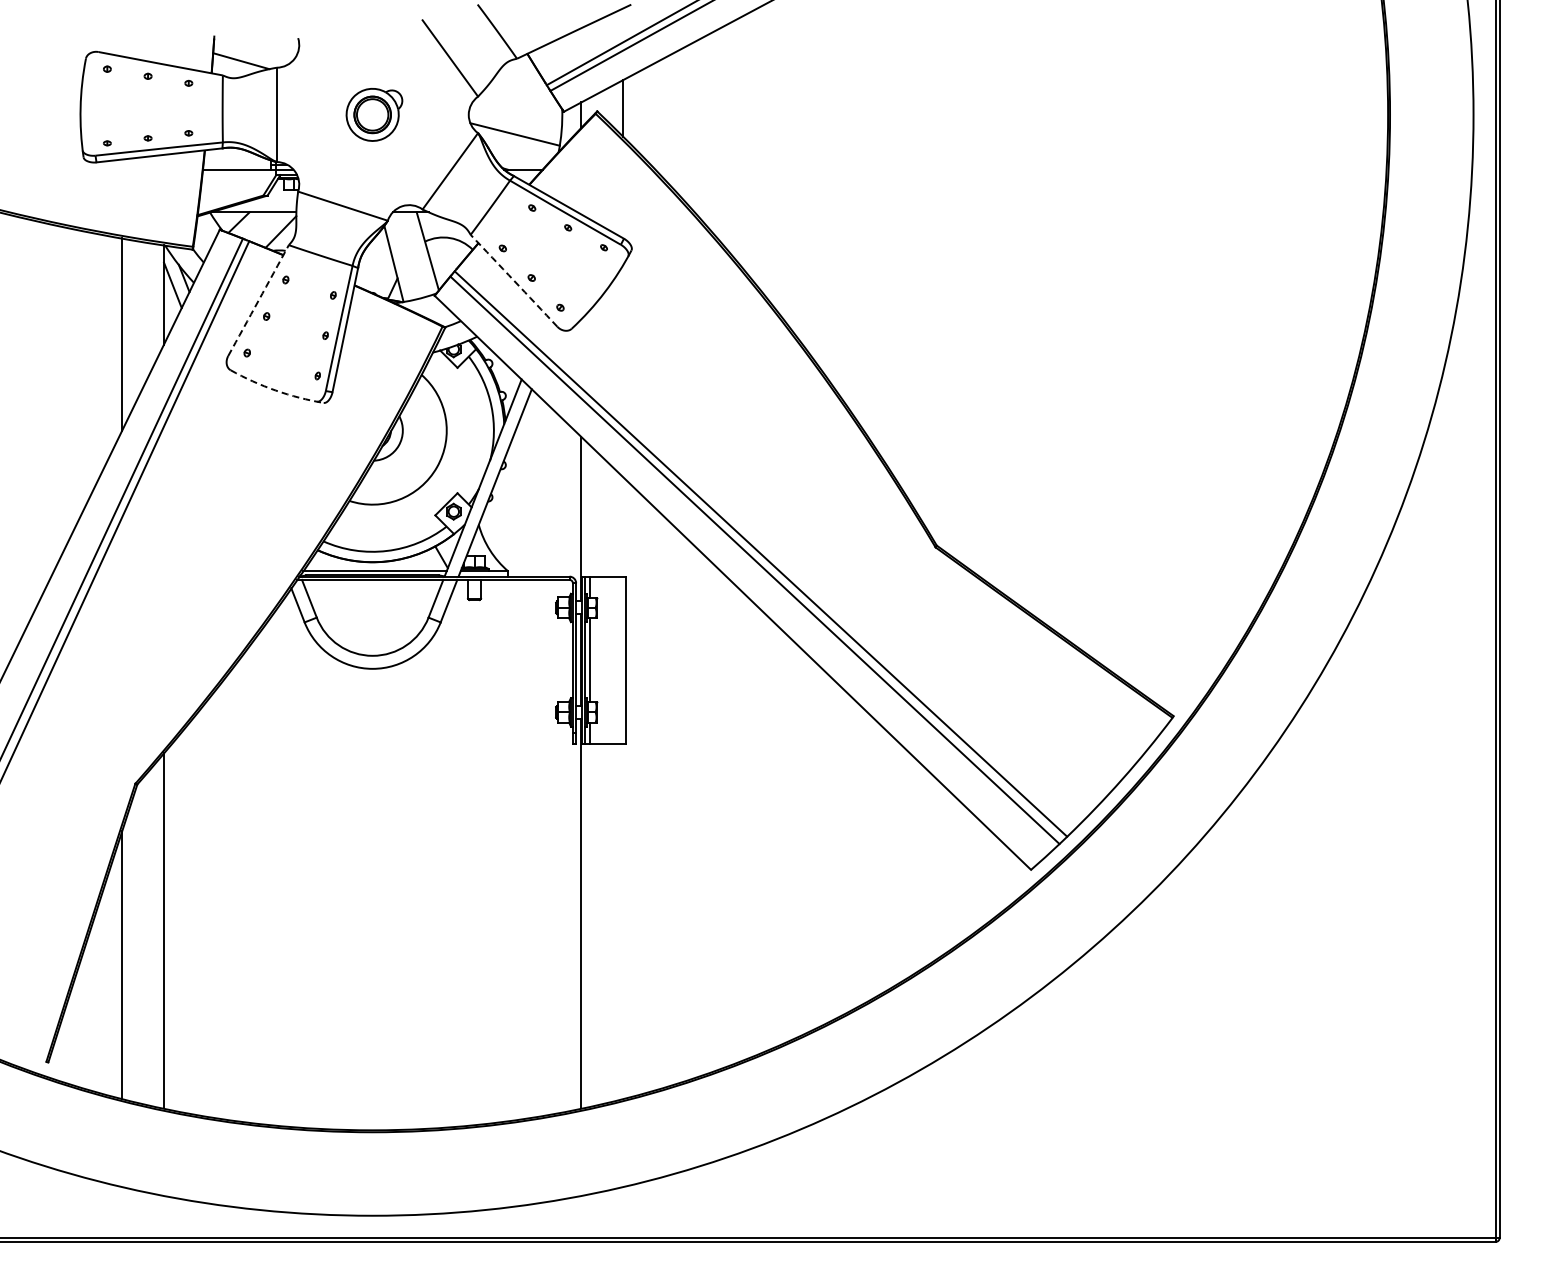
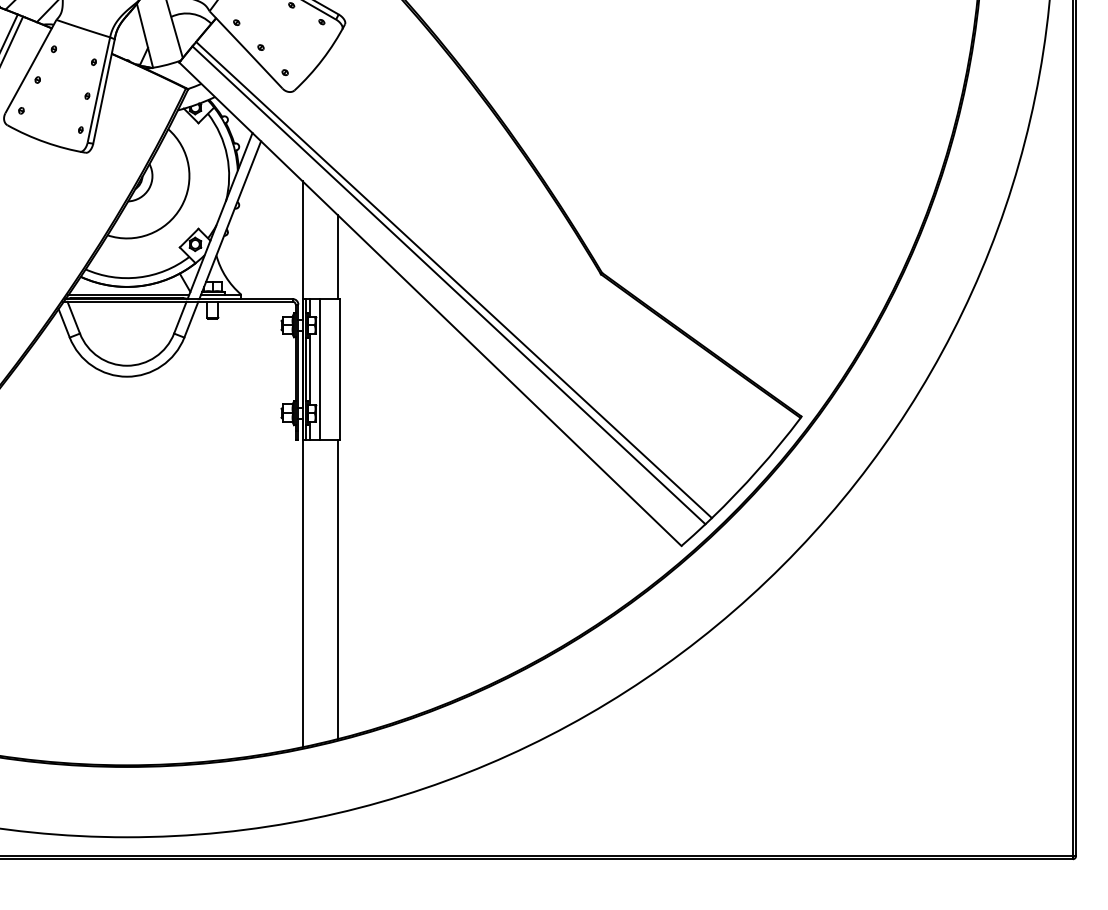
arc: (514, 280) -> (246, 49), dashed -> solid
arc: (258, 300) -> (30, 66), dashed -> solid
arc: (275, 390) -> (45, 142), dashed -> solid
line: (623, 526) -> (338, 256), added
line: (602, 659) -> (320, 368), added
line: (623, 920) -> (338, 588), added

